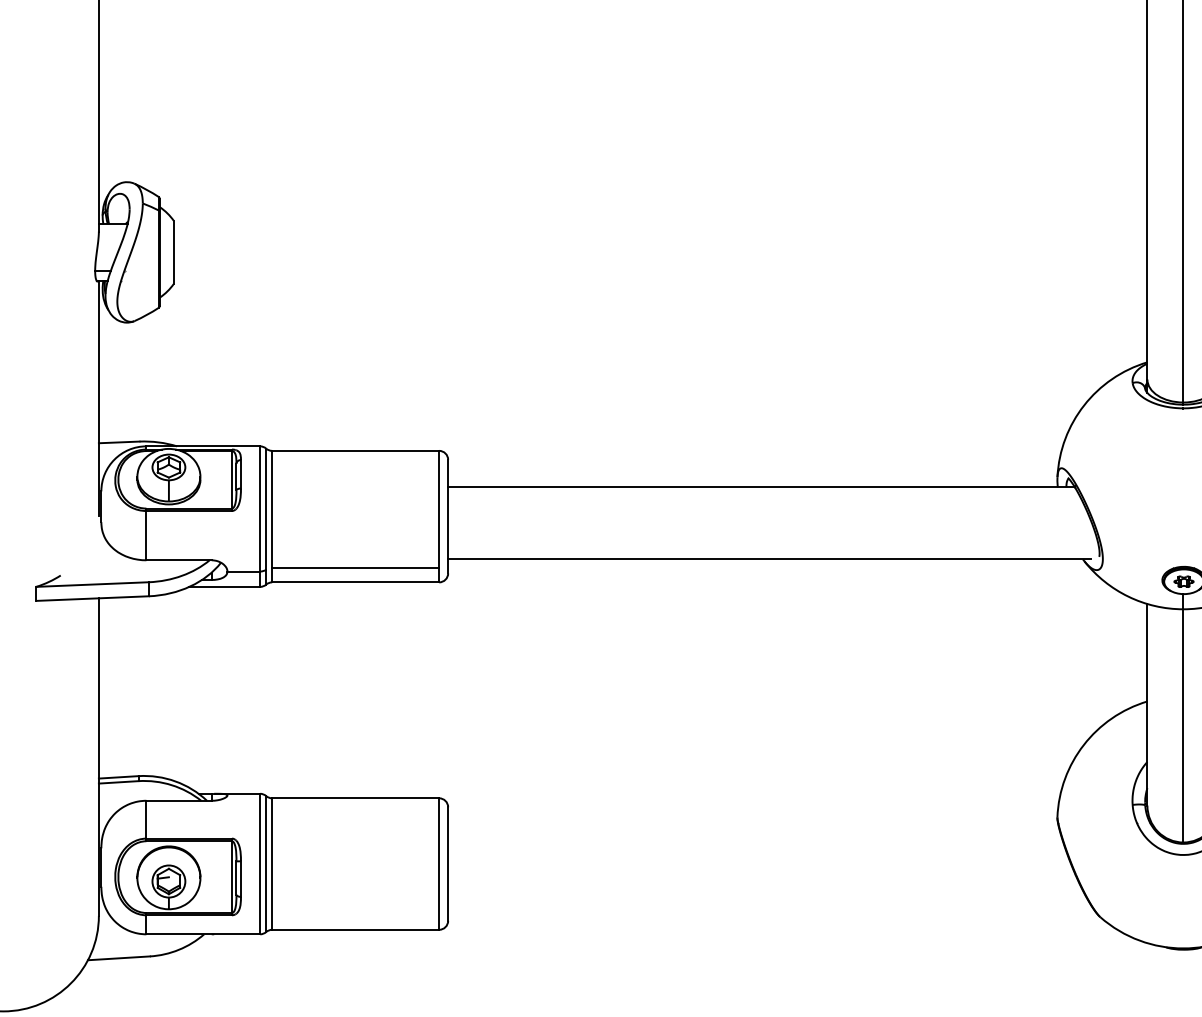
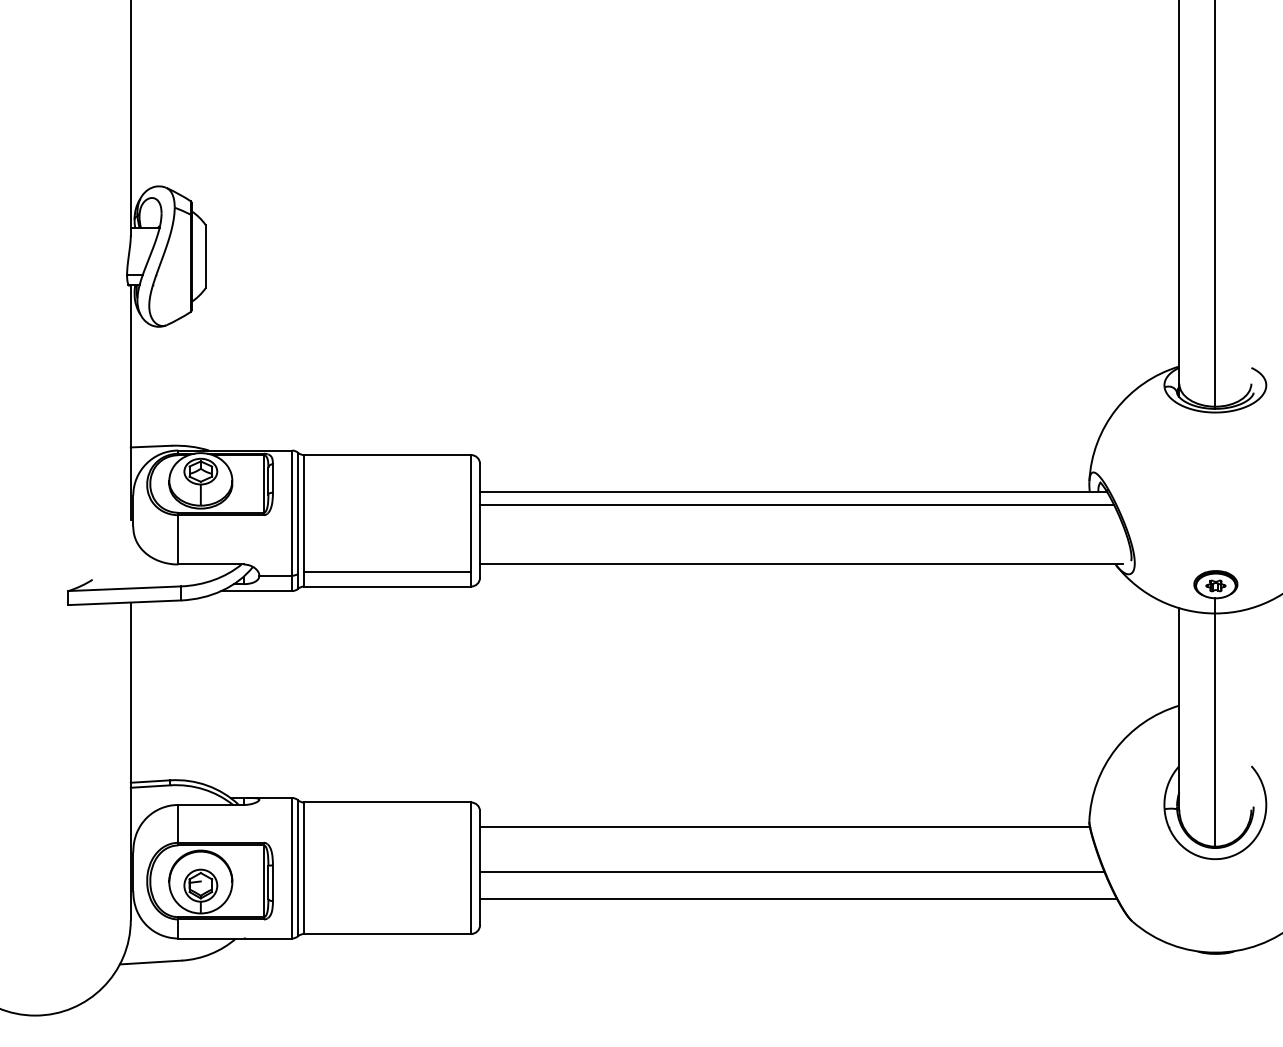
line: (765, 501) -> (797, 505), added
line: (752, 823) -> (784, 827), added
line: (760, 867) -> (792, 871), added
line: (766, 895) -> (798, 899), added

